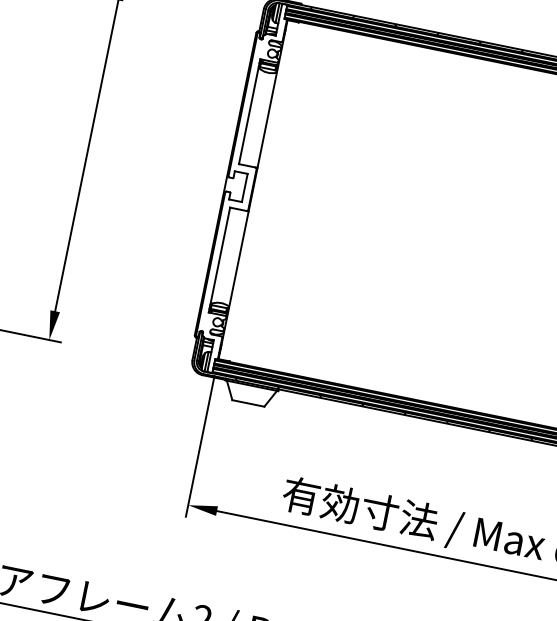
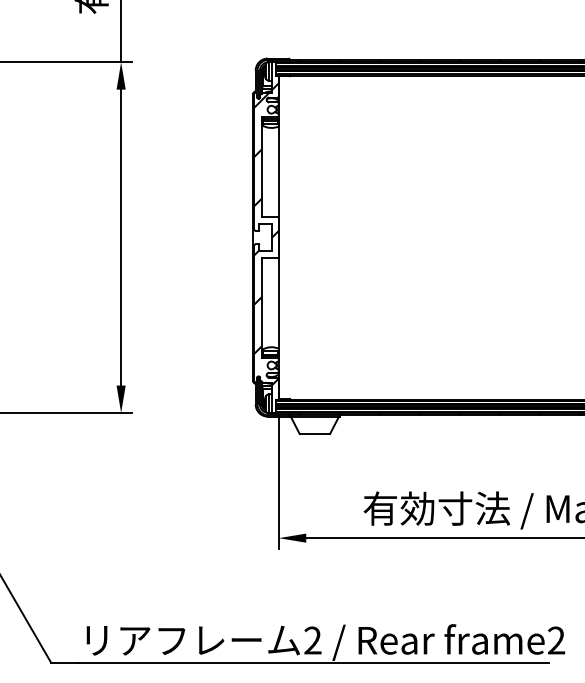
hatch: (240, 183) -> (266, 234), added

